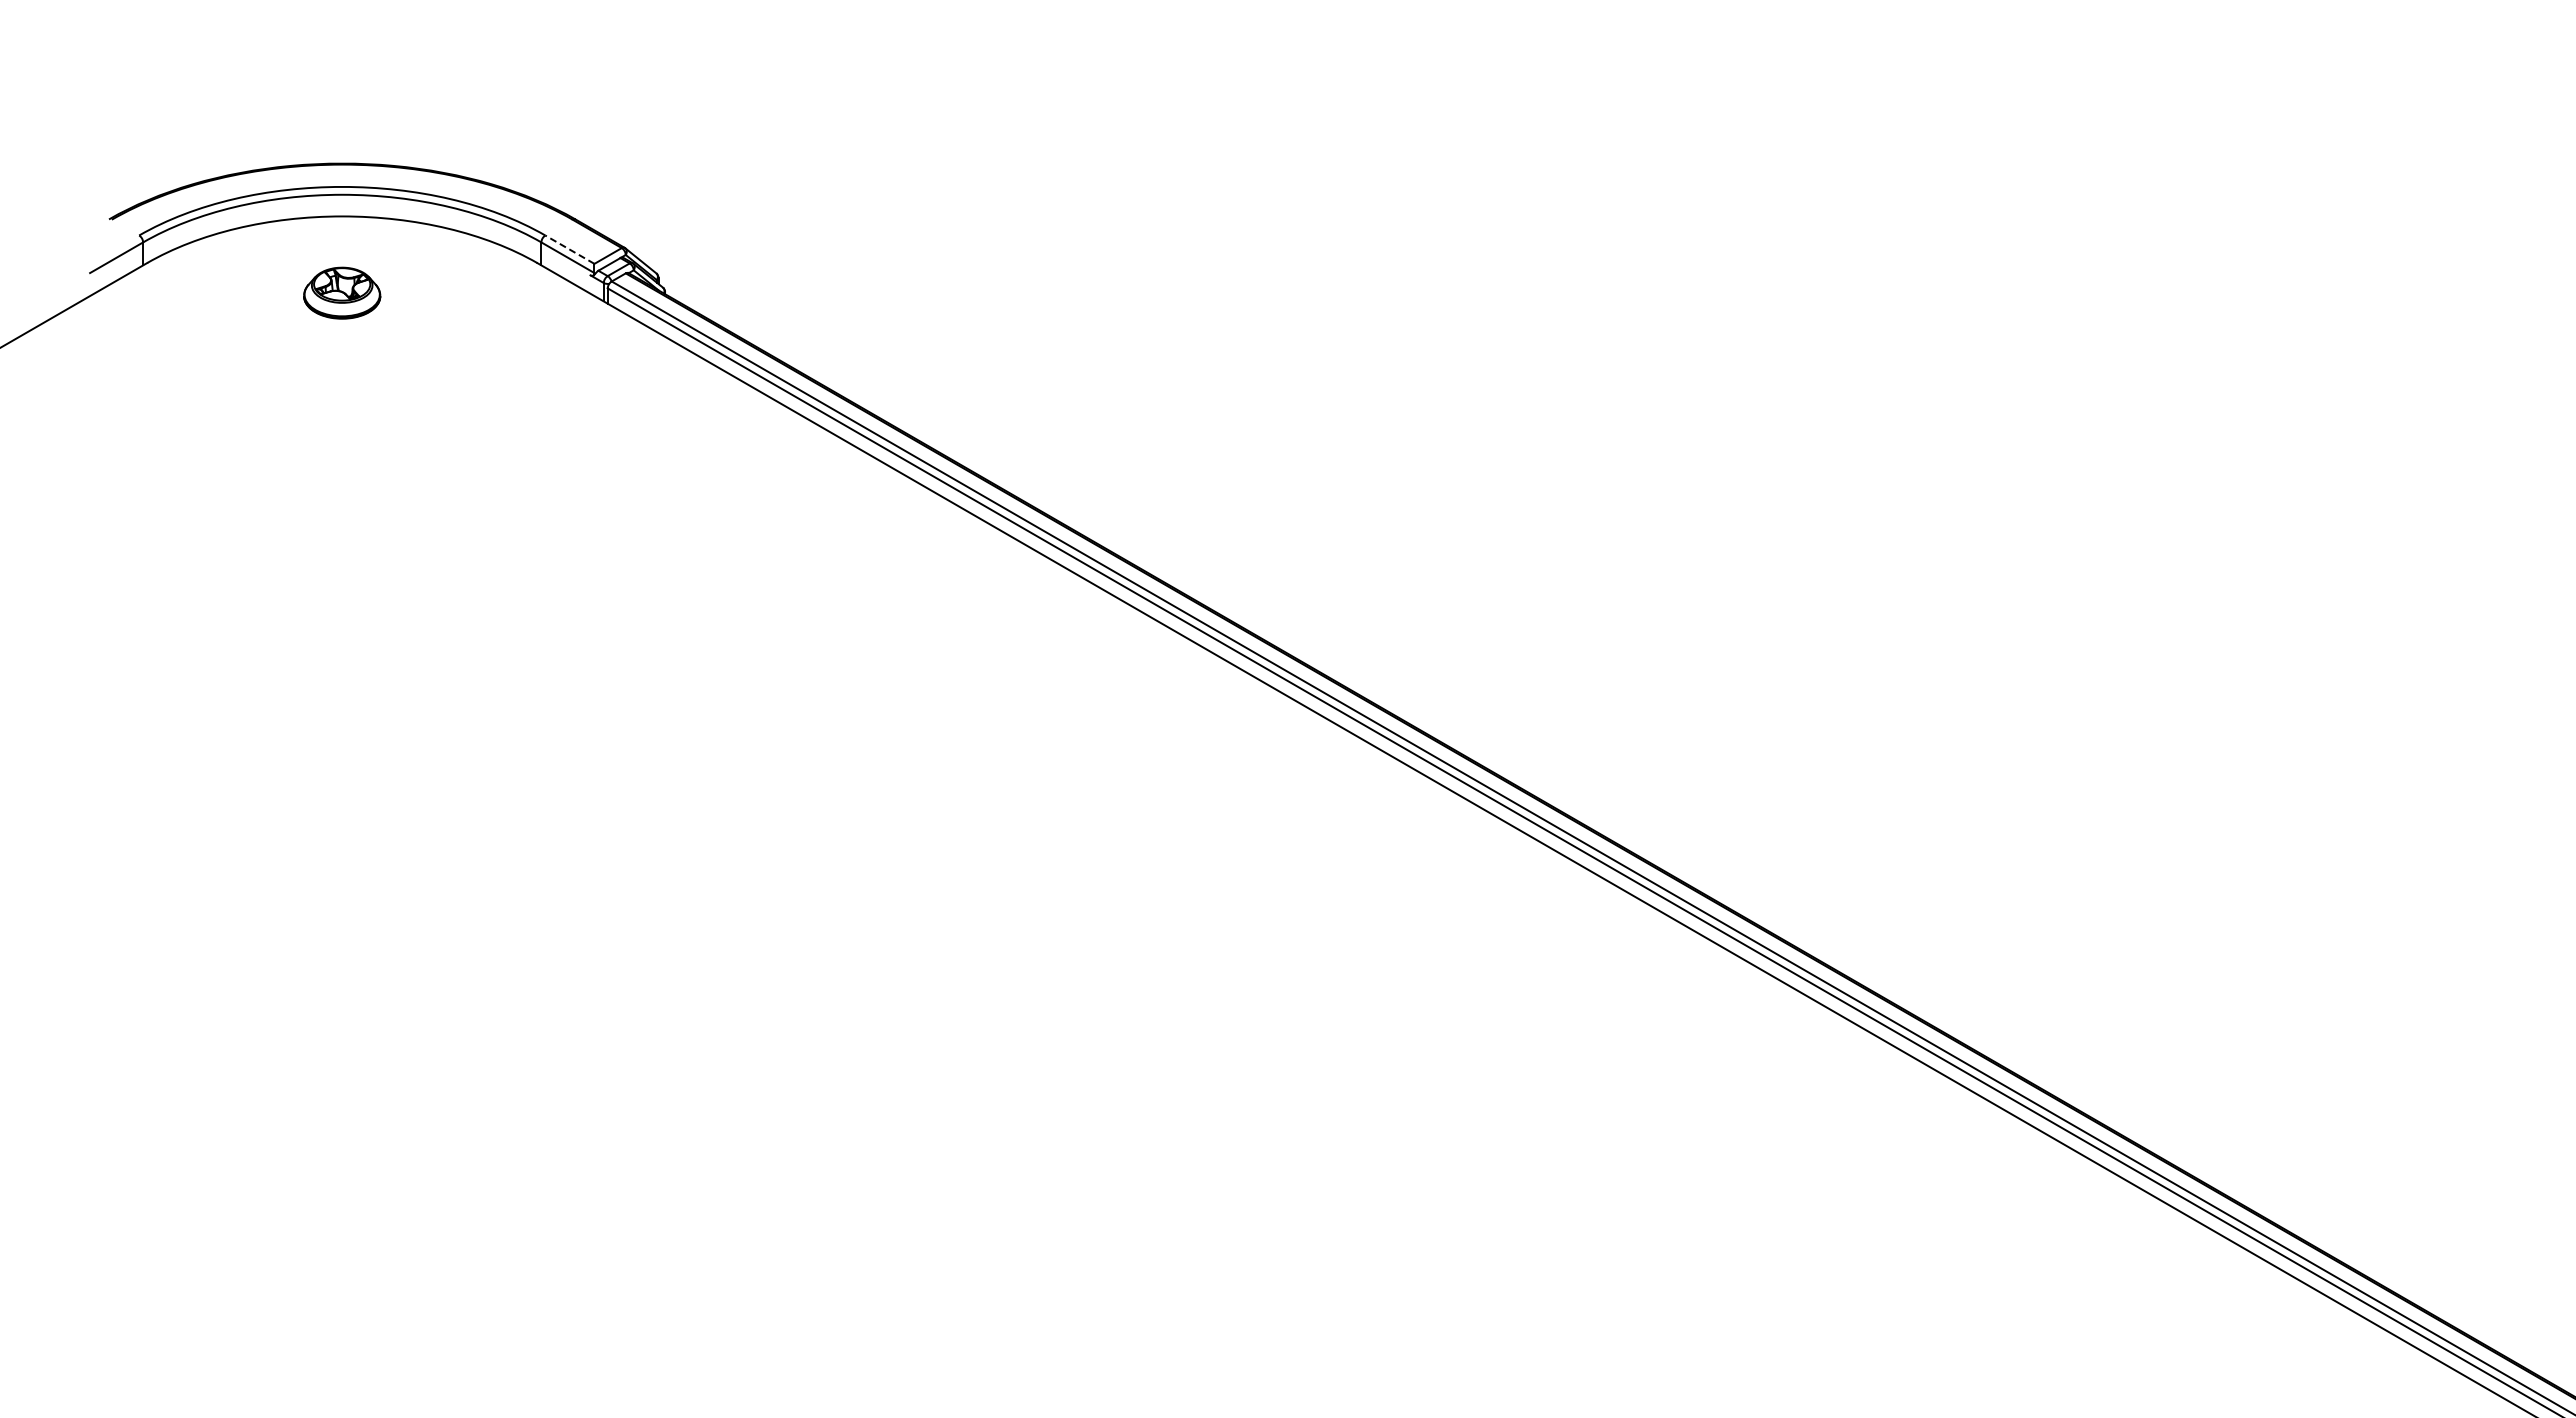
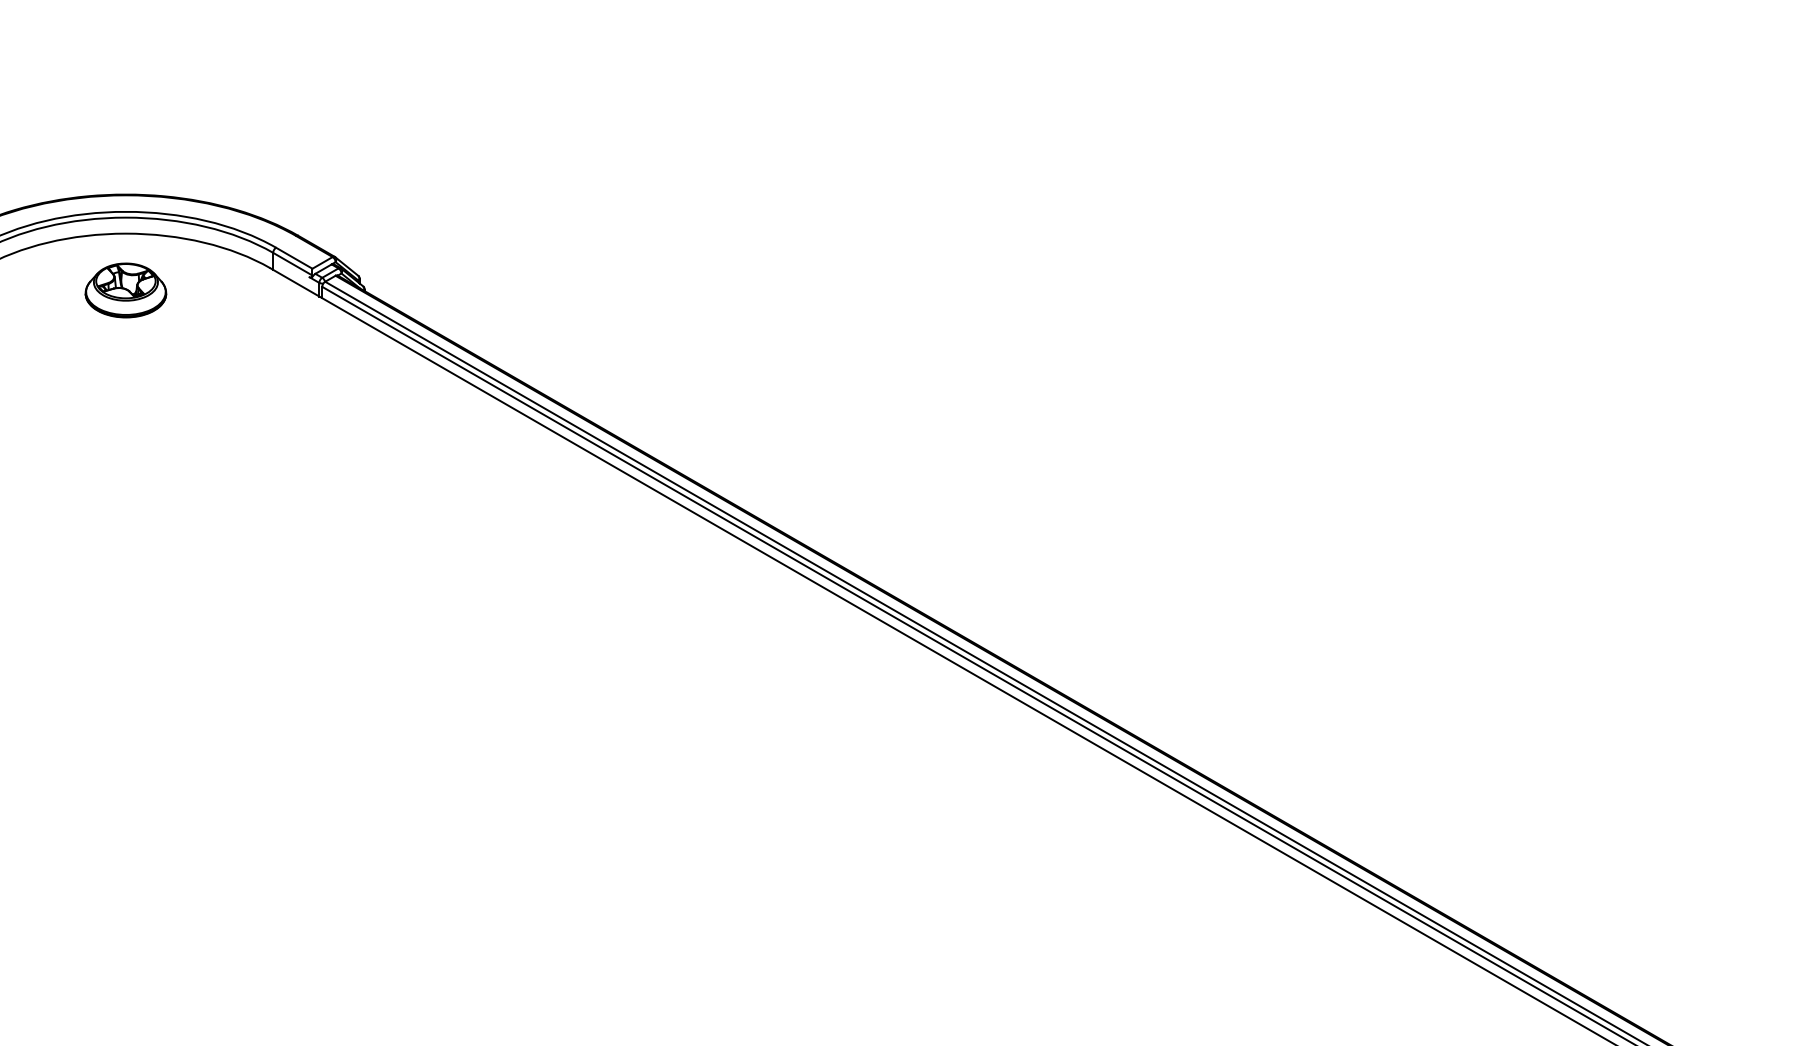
line: (569, 249) -> (293, 258), dashed -> solid
part: (341, 292) -> (125, 289), size x1.43

